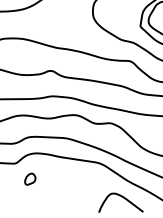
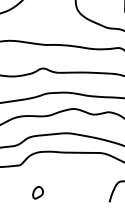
part: (30, 178) -> (38, 191), moved

